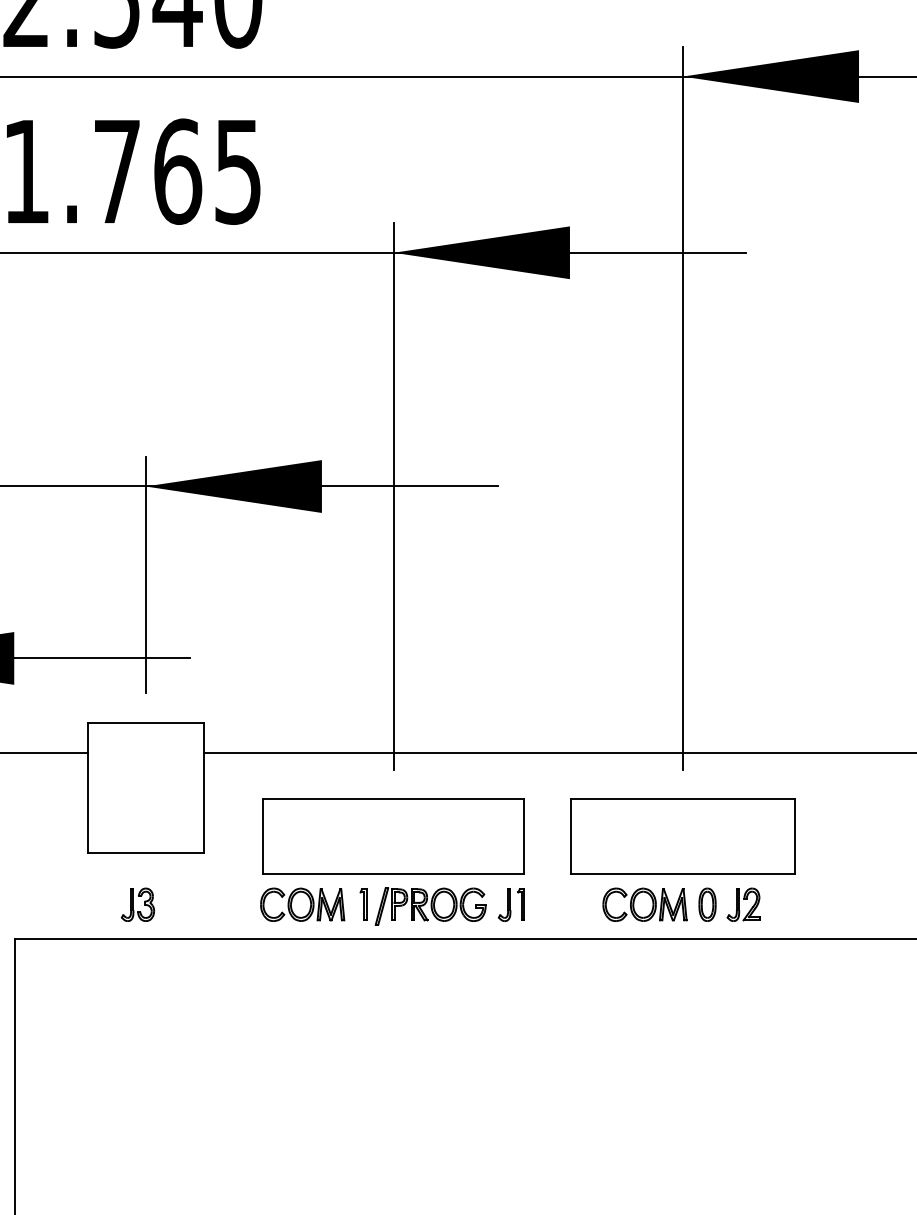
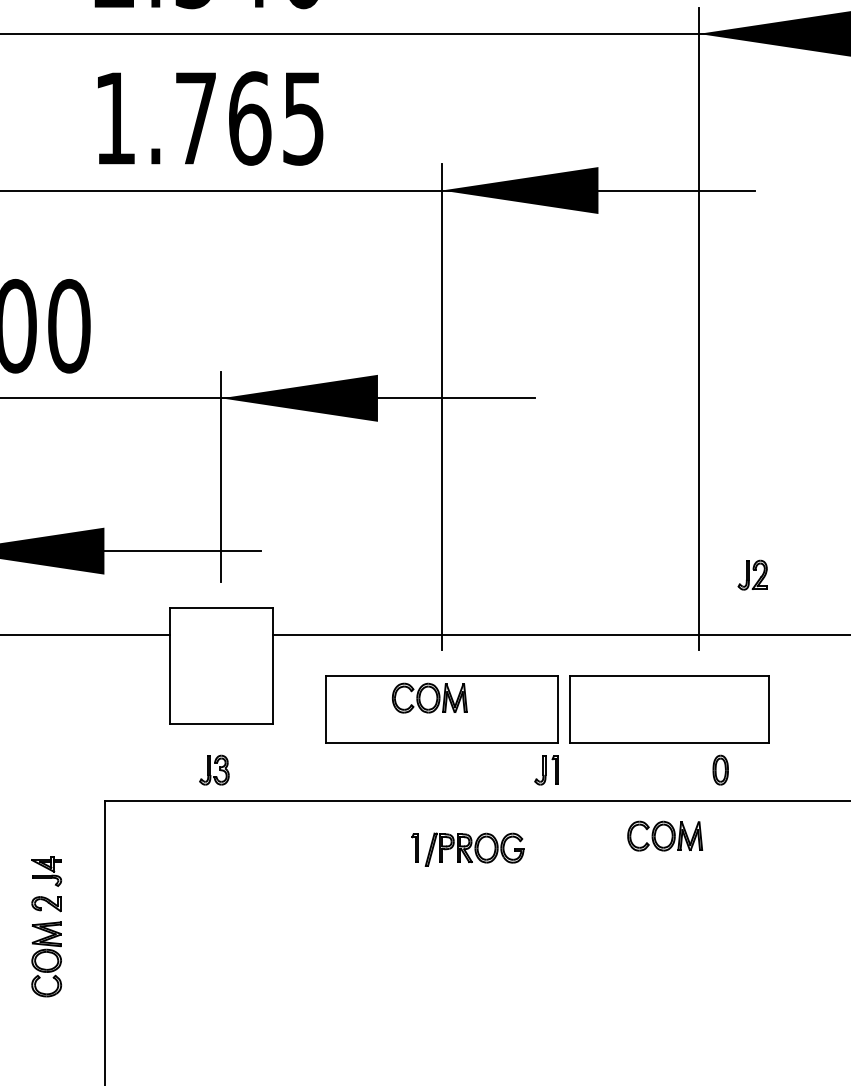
part: (682, 836) -> (669, 709), moved
part: (302, 904) -> (429, 697), moved
part: (645, 904) -> (665, 835), moved
part: (743, 904) -> (752, 574), moved
part: (422, 906) -> (467, 849), moved

